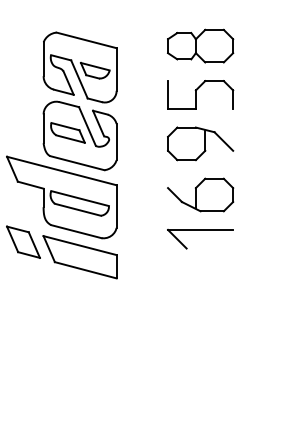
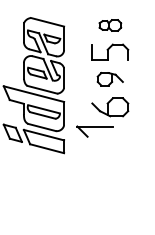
part: (201, 46) -> (110, 25), size x0.6
part: (201, 144) -> (110, 79), size x0.7
part: (199, 238) -> (94, 131), moved

